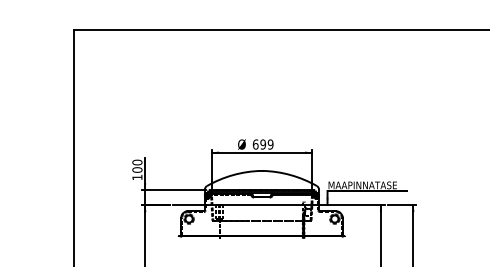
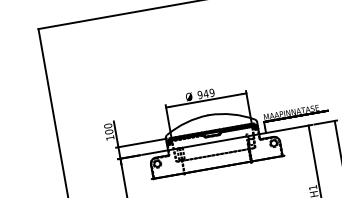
text: (259, 144) -> (203, 94), 699 -> 949

